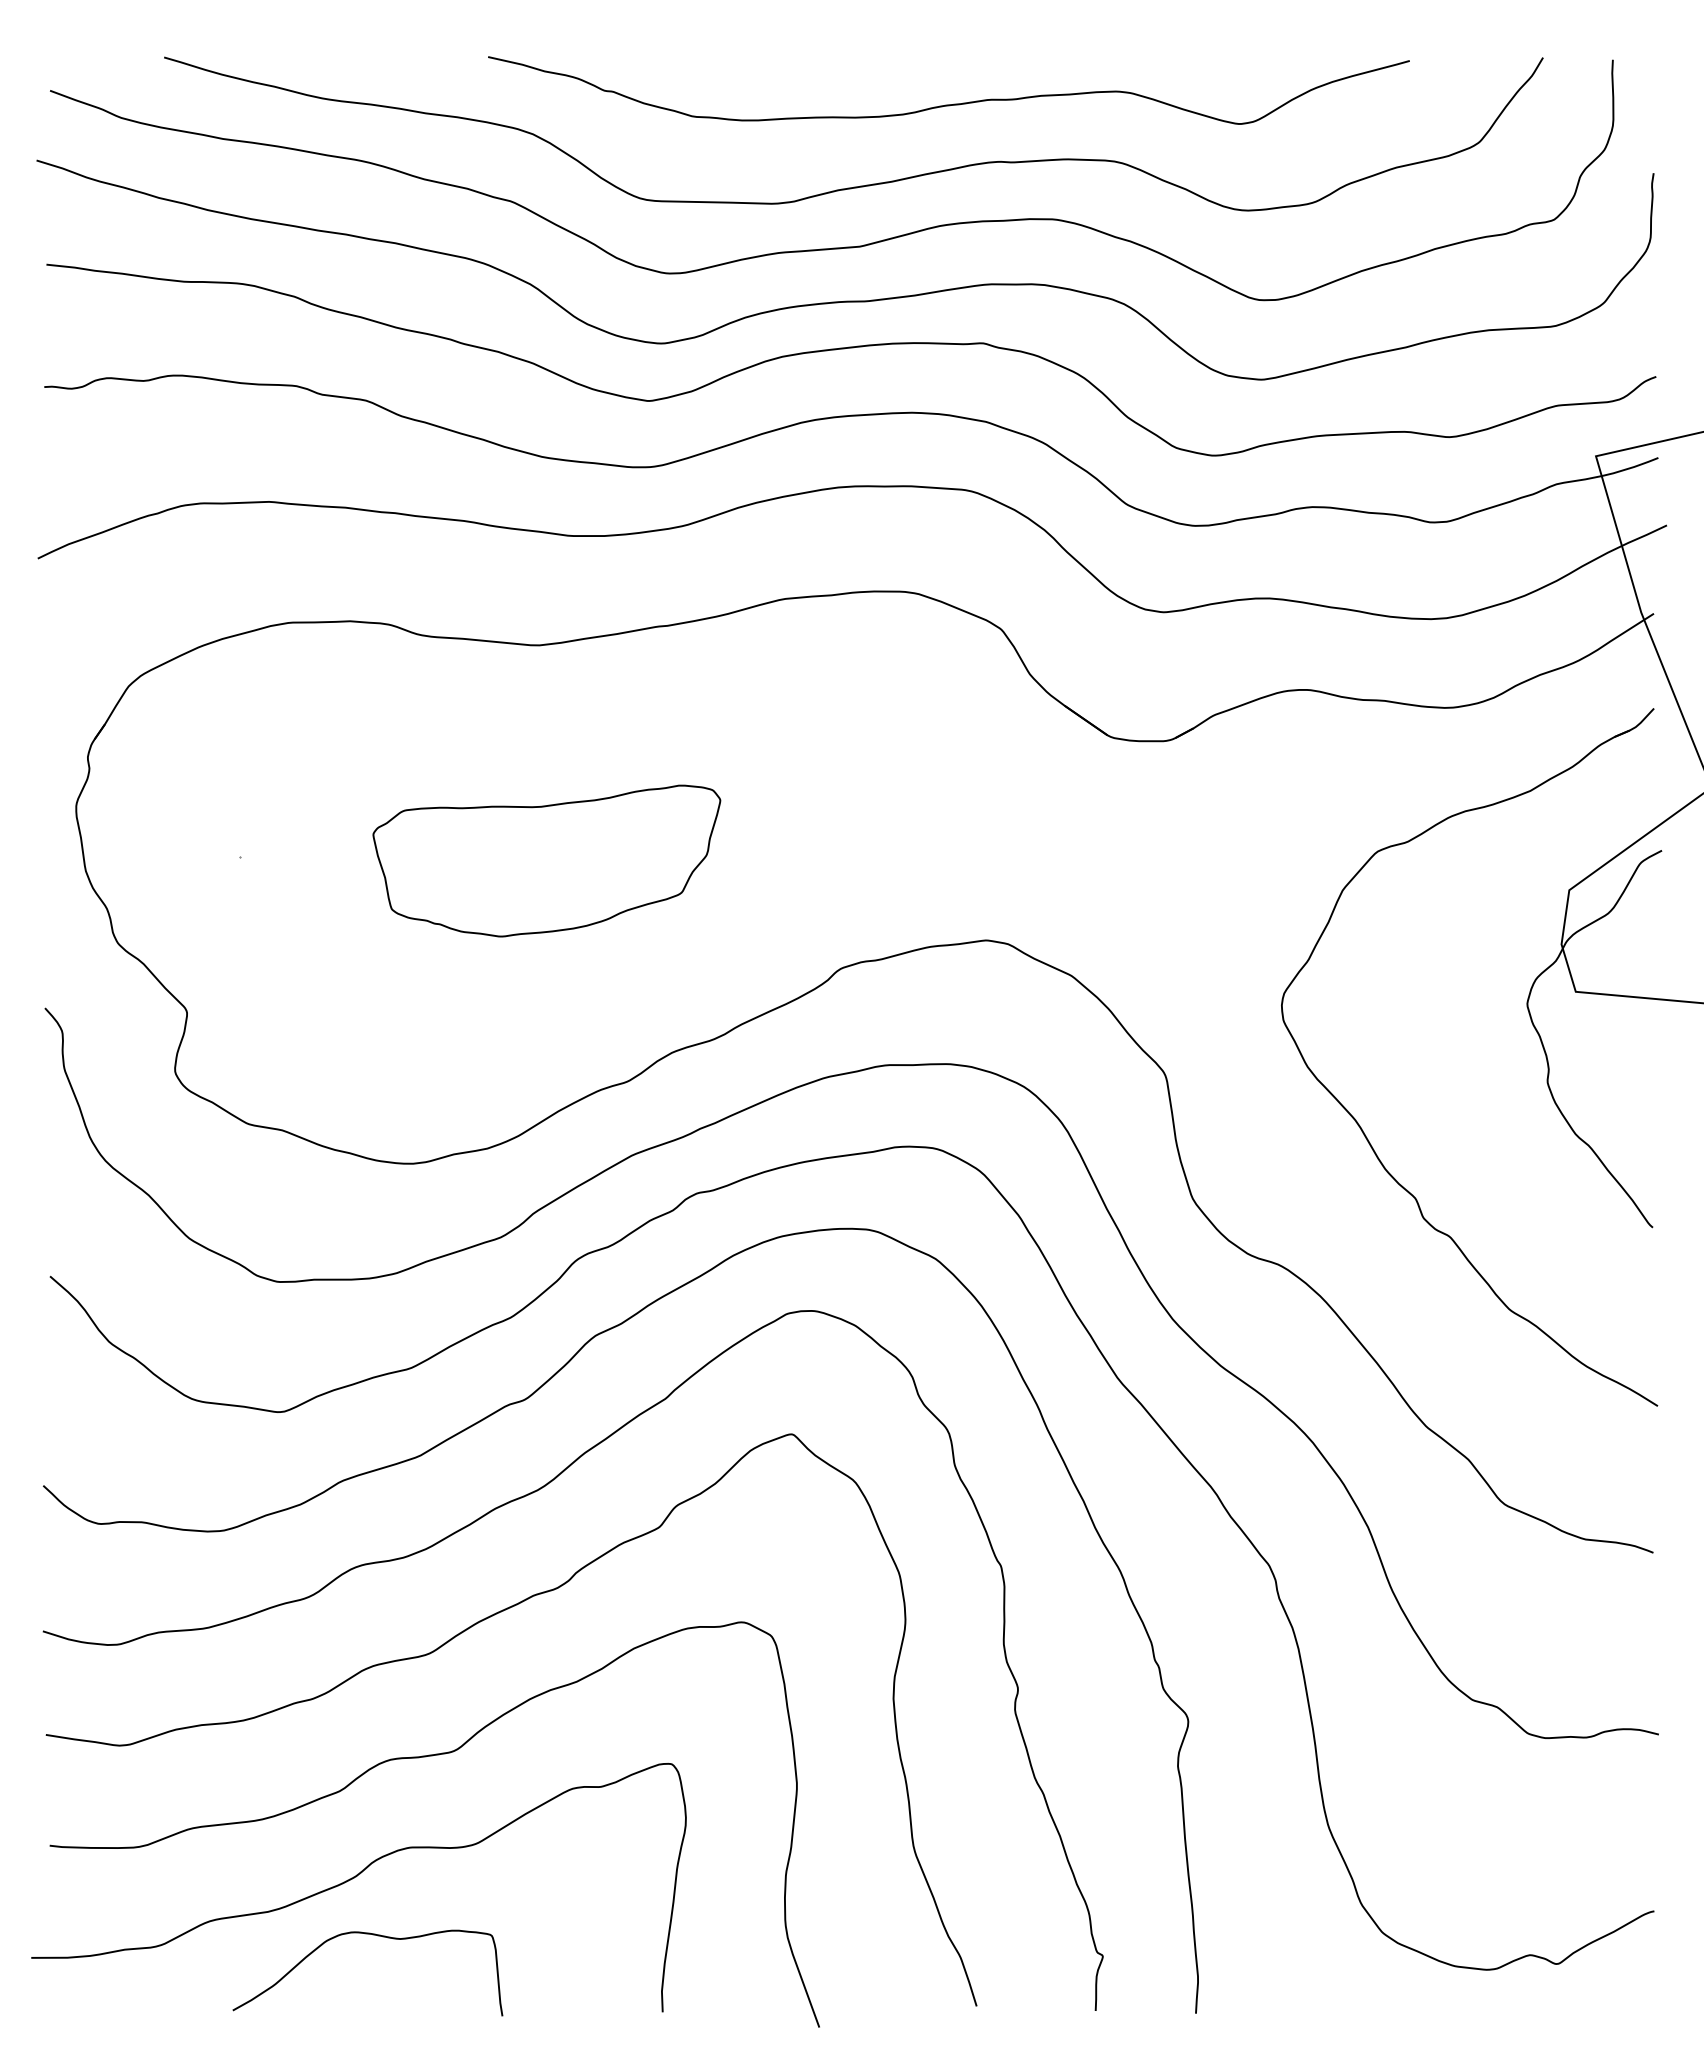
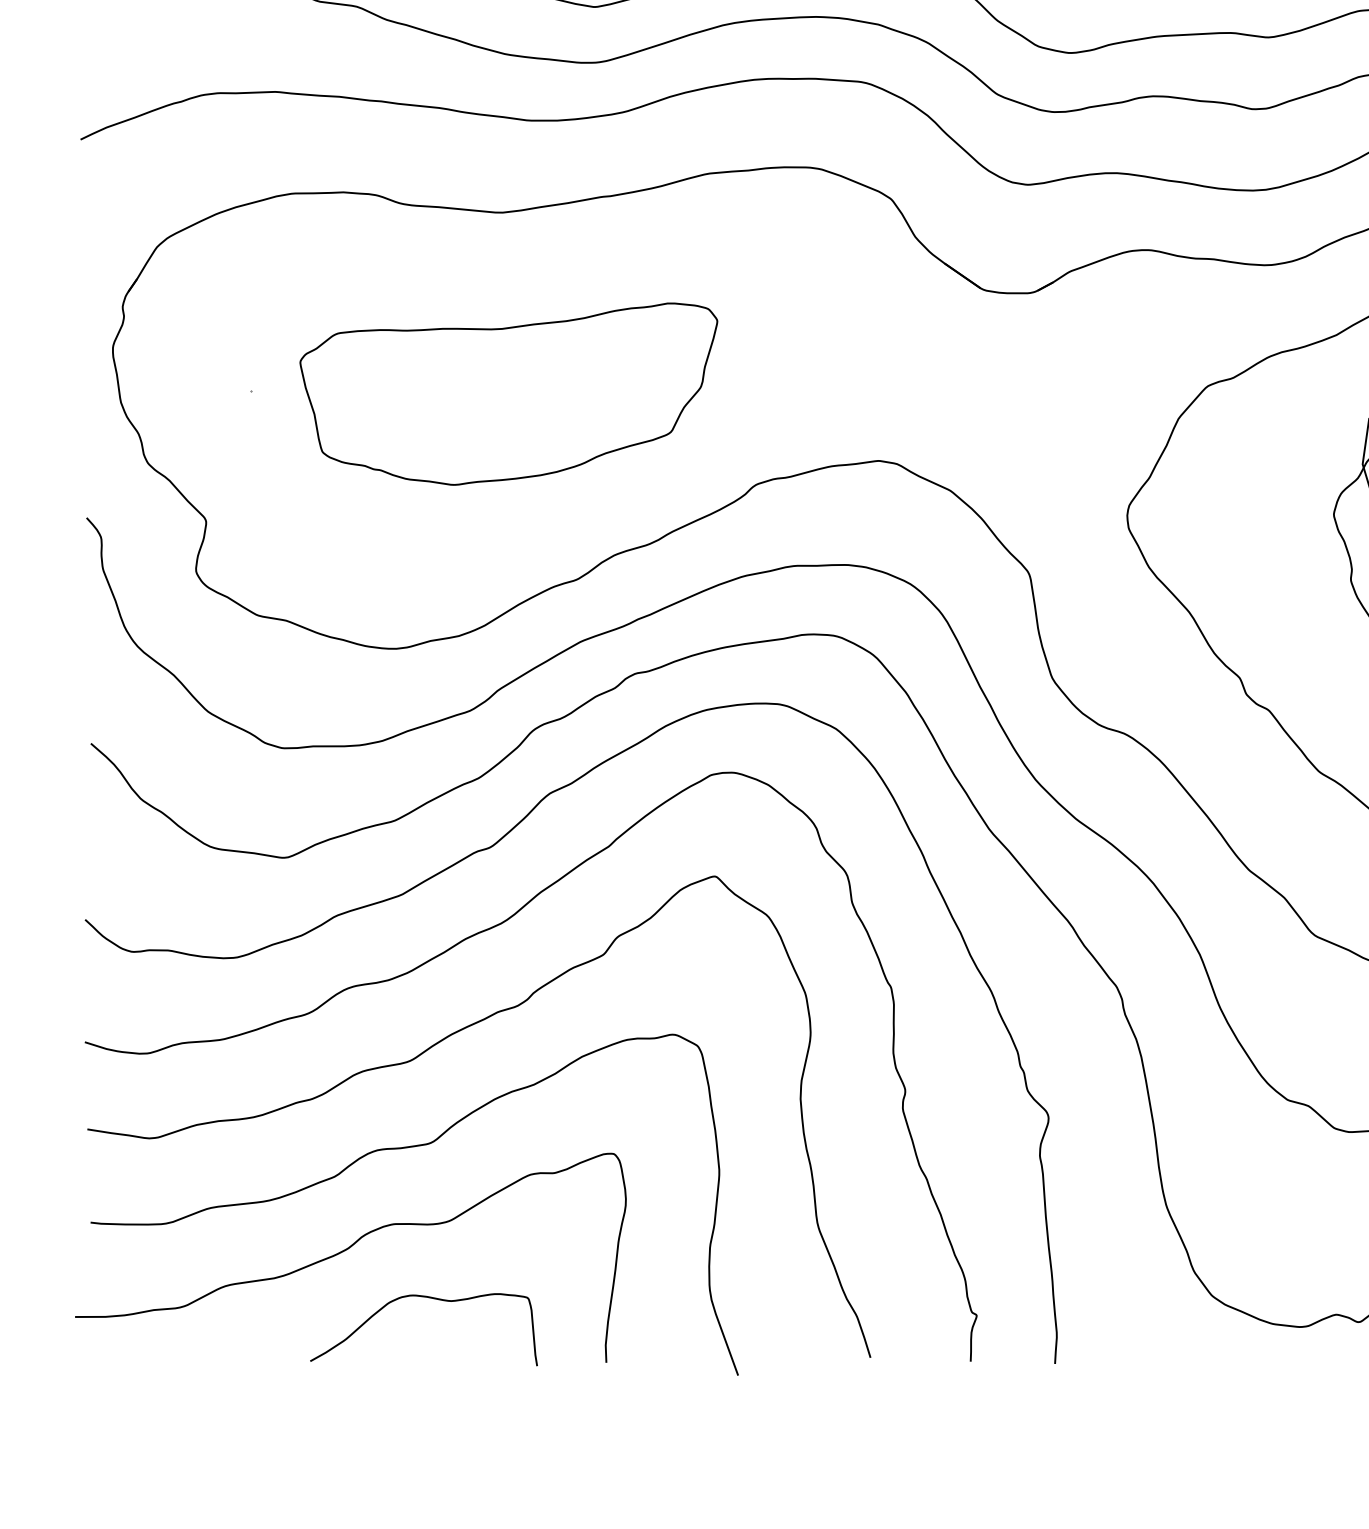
part: (546, 860) -> (508, 393), size x1.43
curve: (372, 1935) -> (427, 1298), moved

